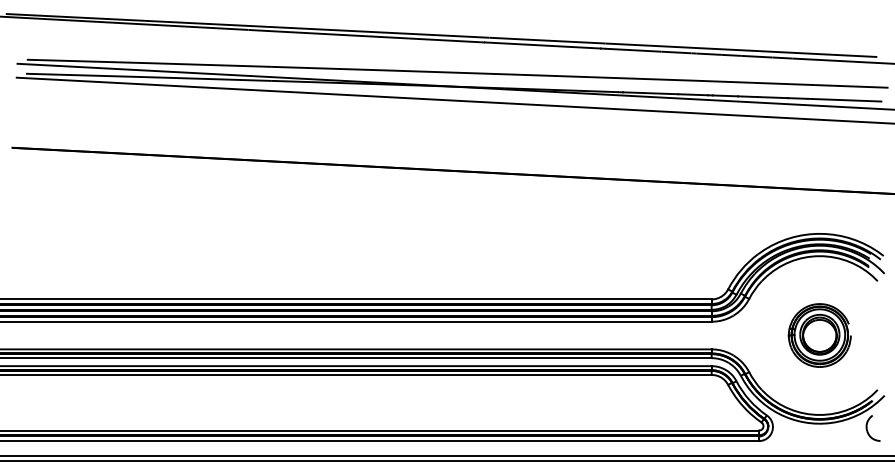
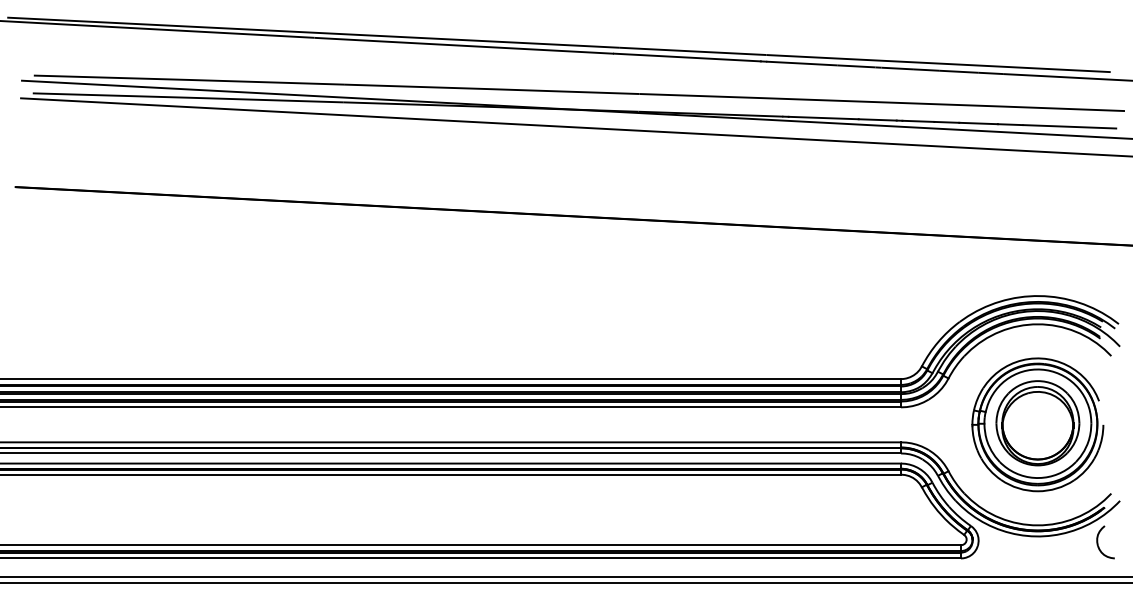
part: (819, 335) -> (1037, 424), size x1.67

